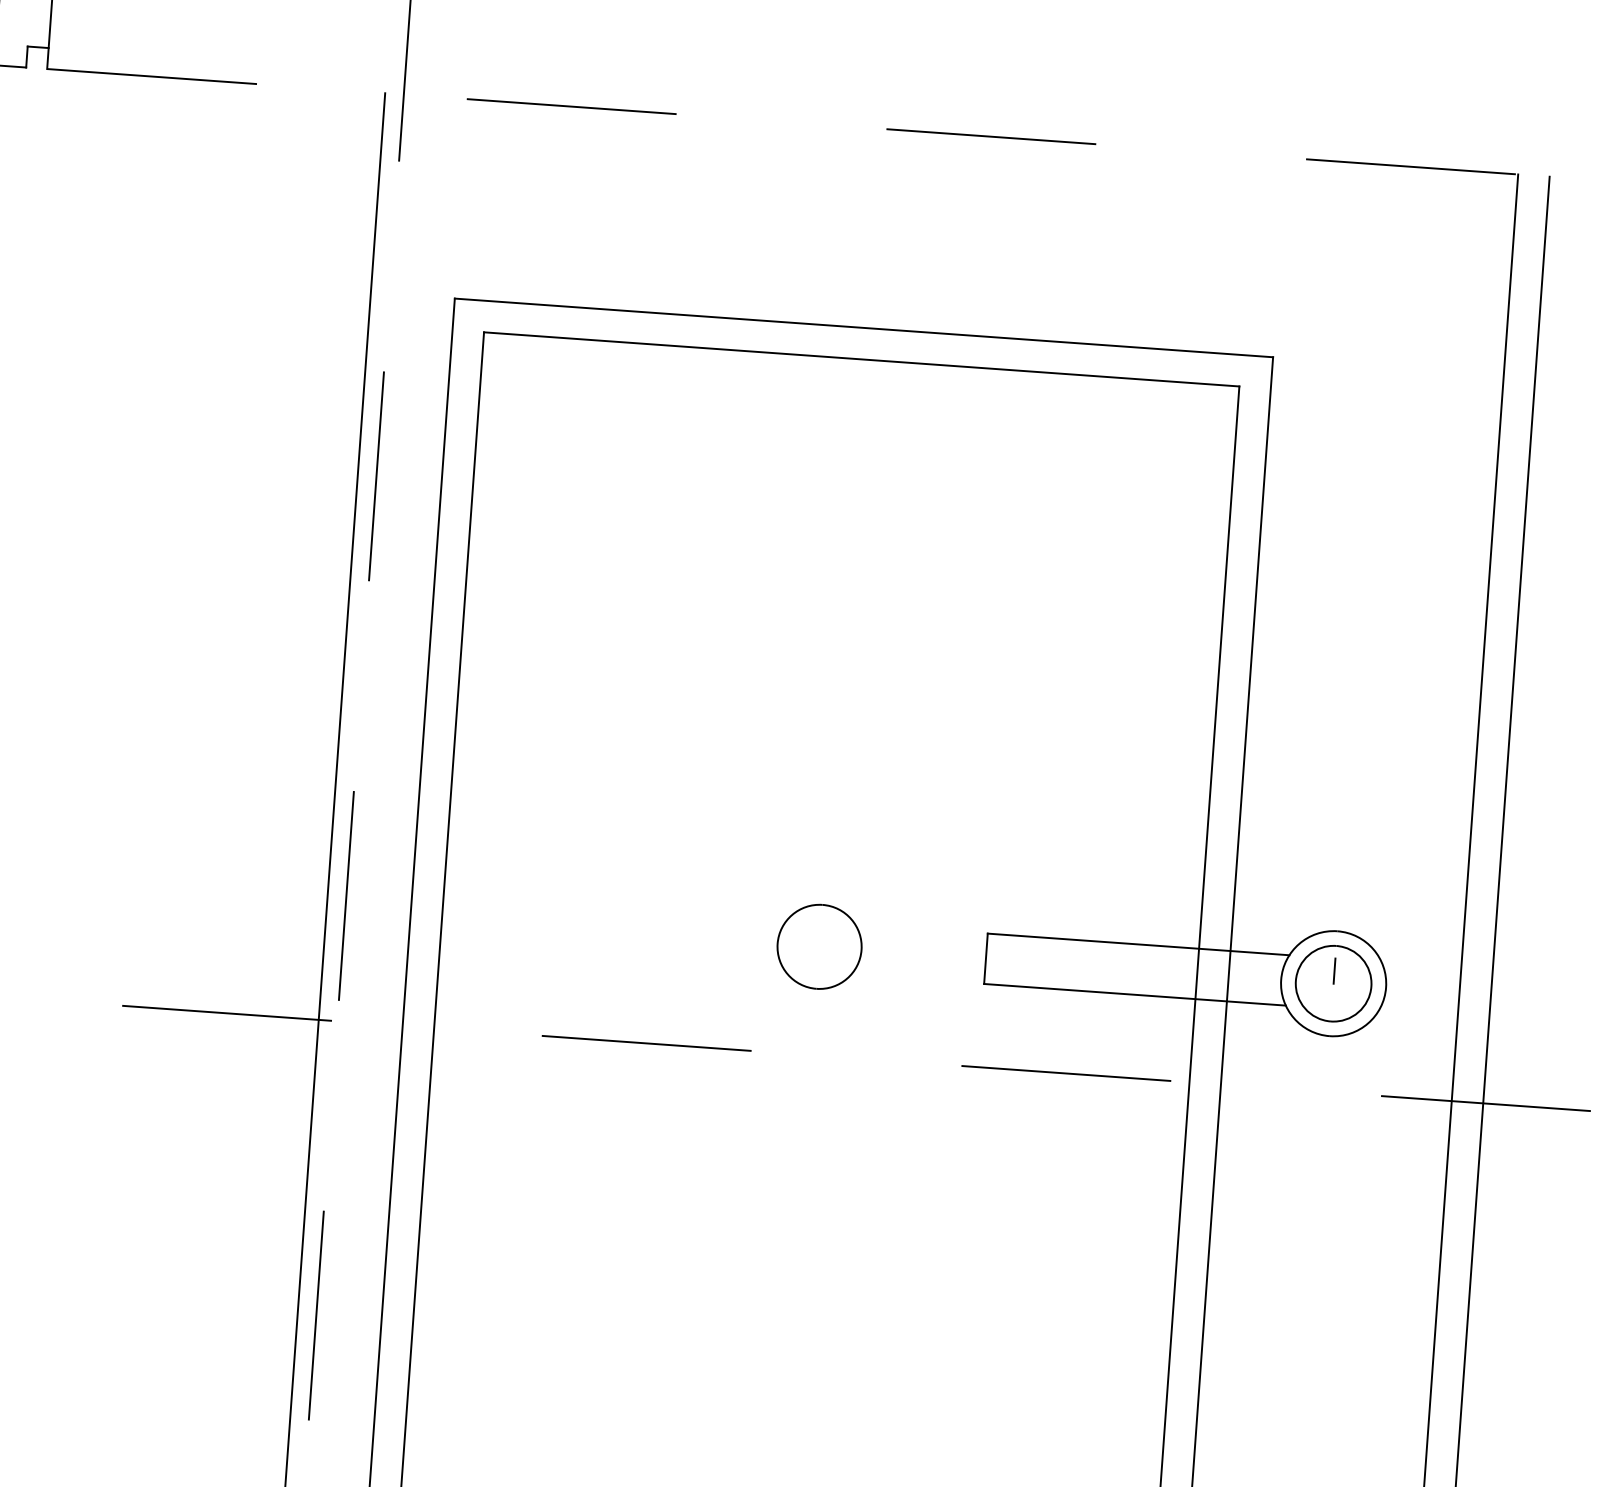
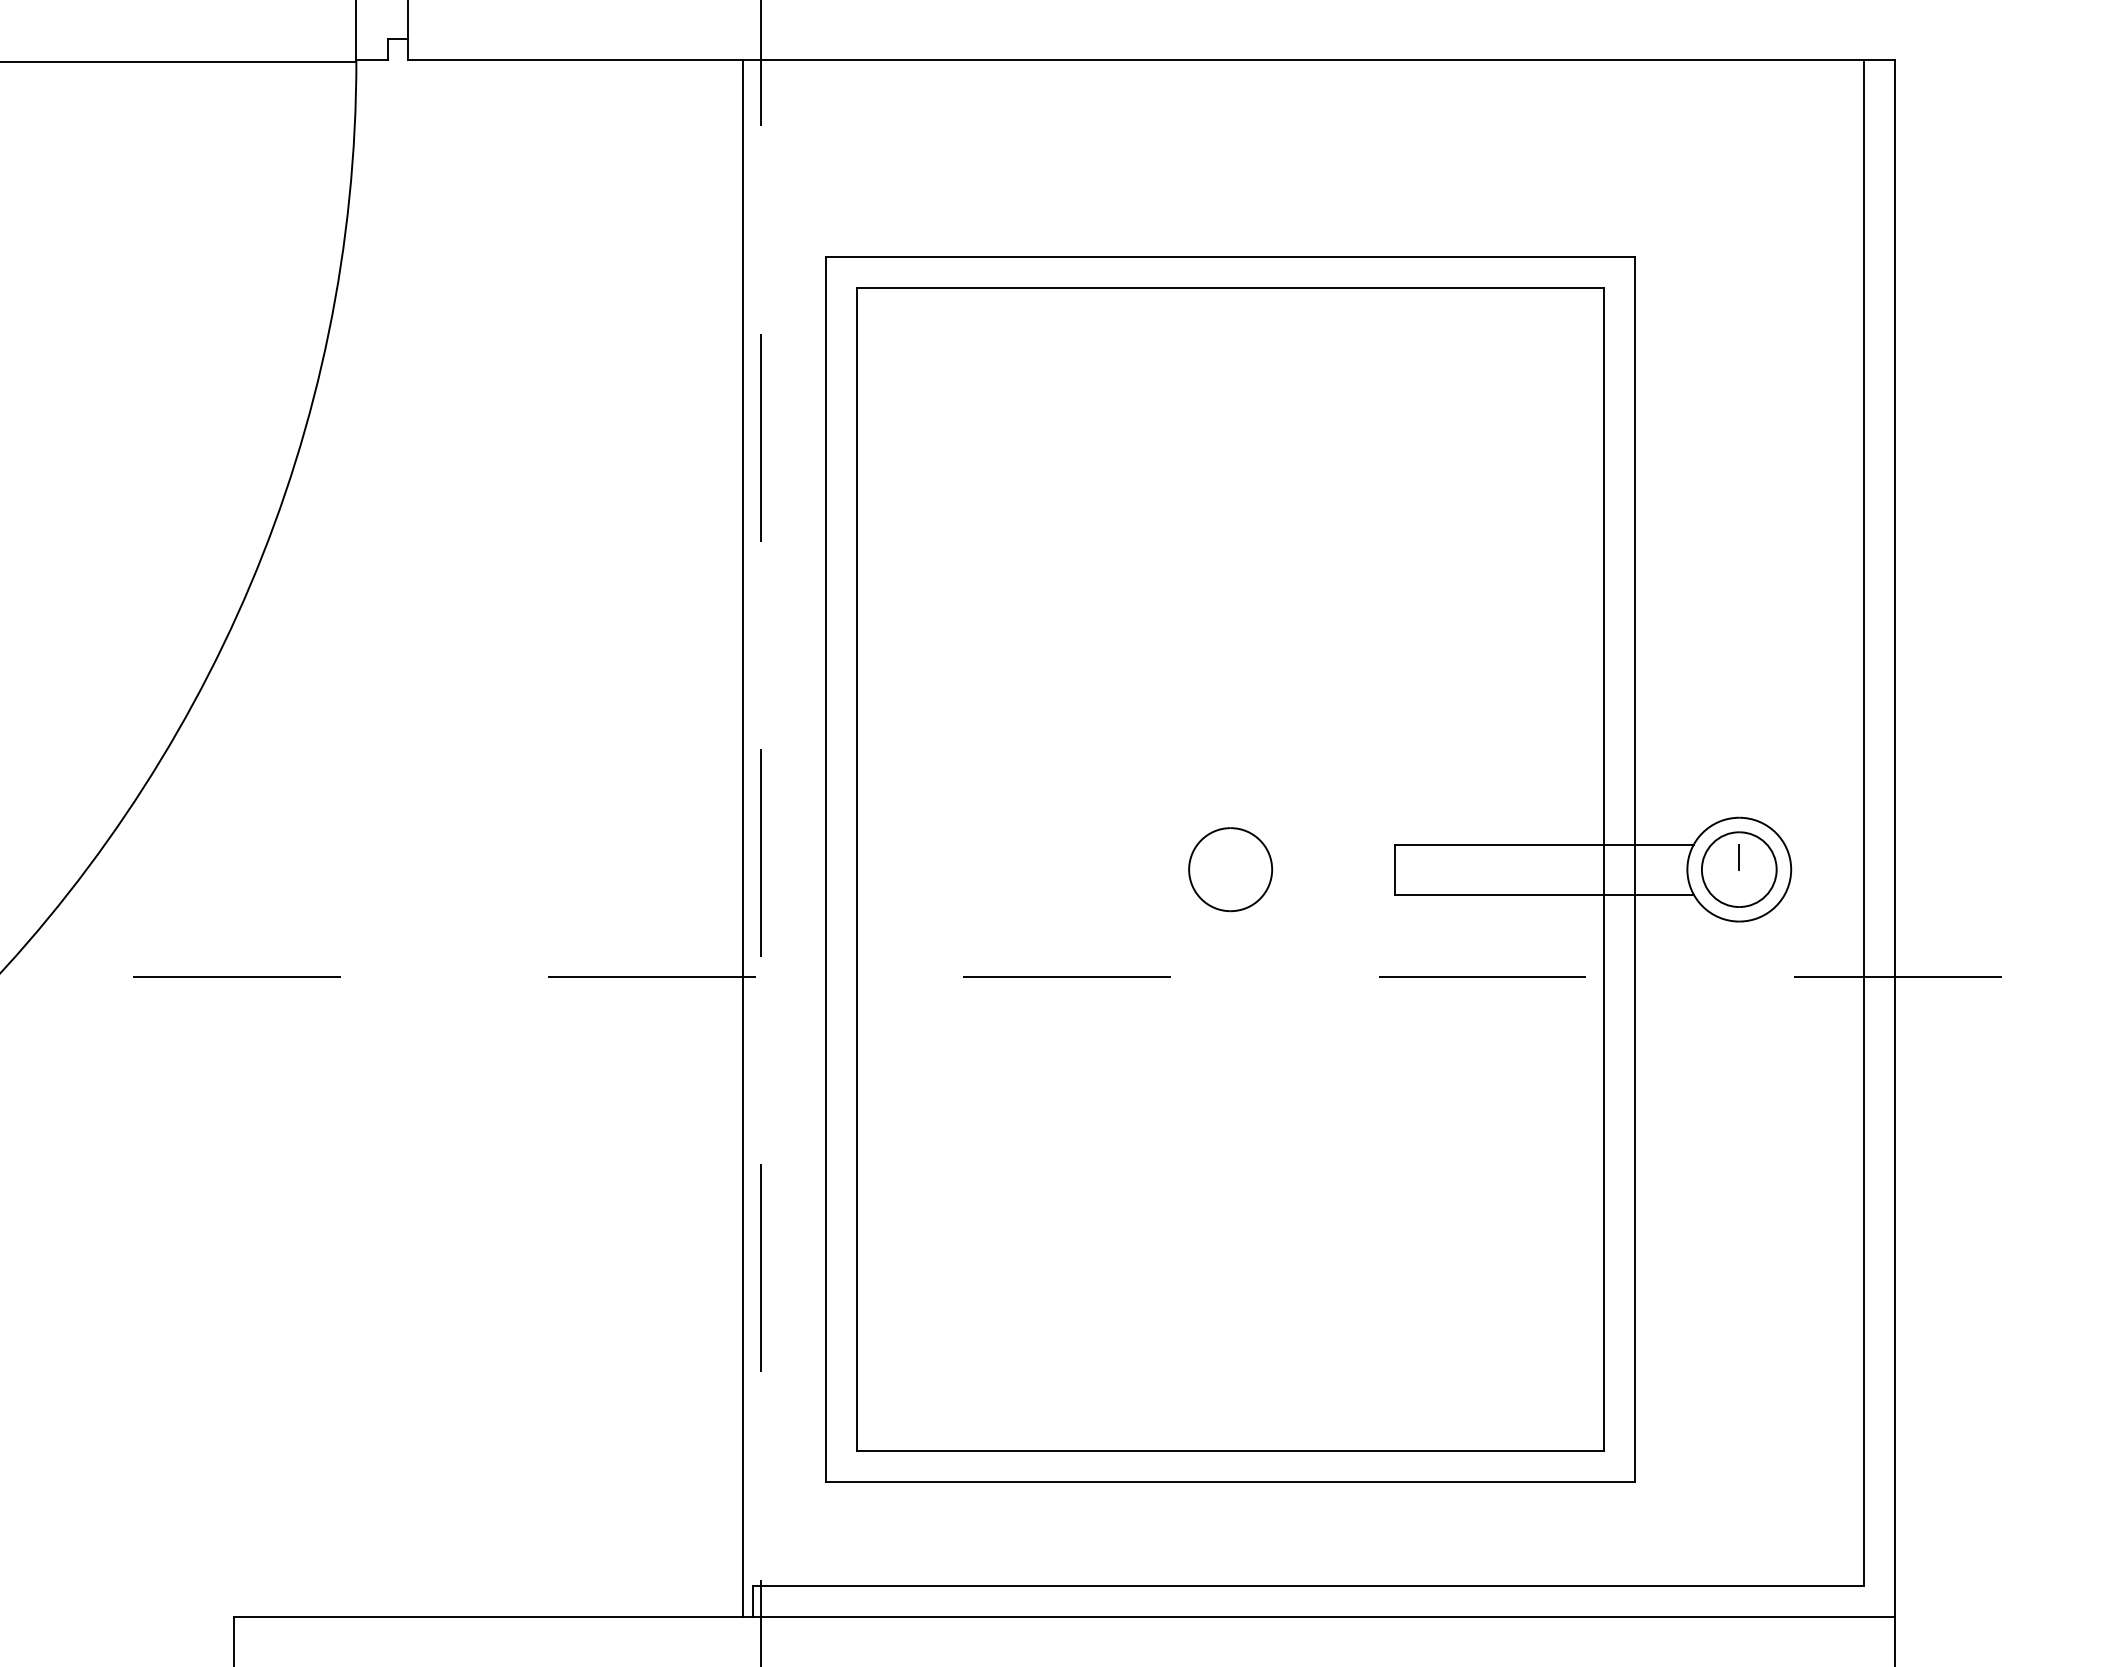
line: (799, 122) -> (1152, 59), dashed -> solid

